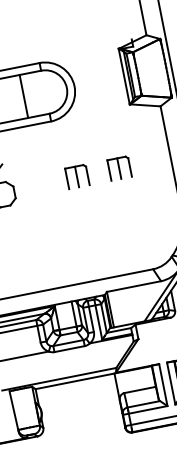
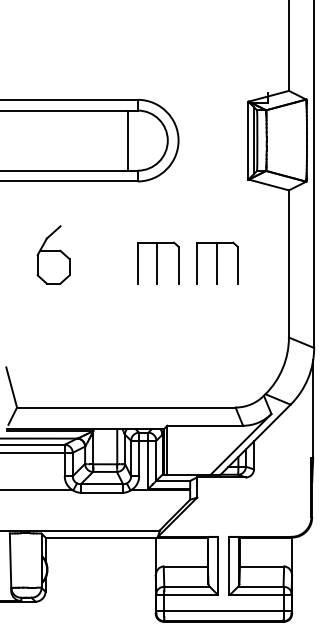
line: (23, 96) -> (127, 140), moved
part: (119, 168) -> (217, 262), size x1.43
part: (77, 176) -> (158, 262), size x1.43

